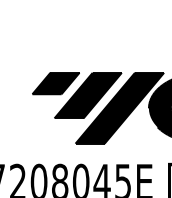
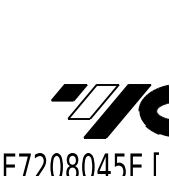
fill: (88, 95) -> (93, 101), removed

